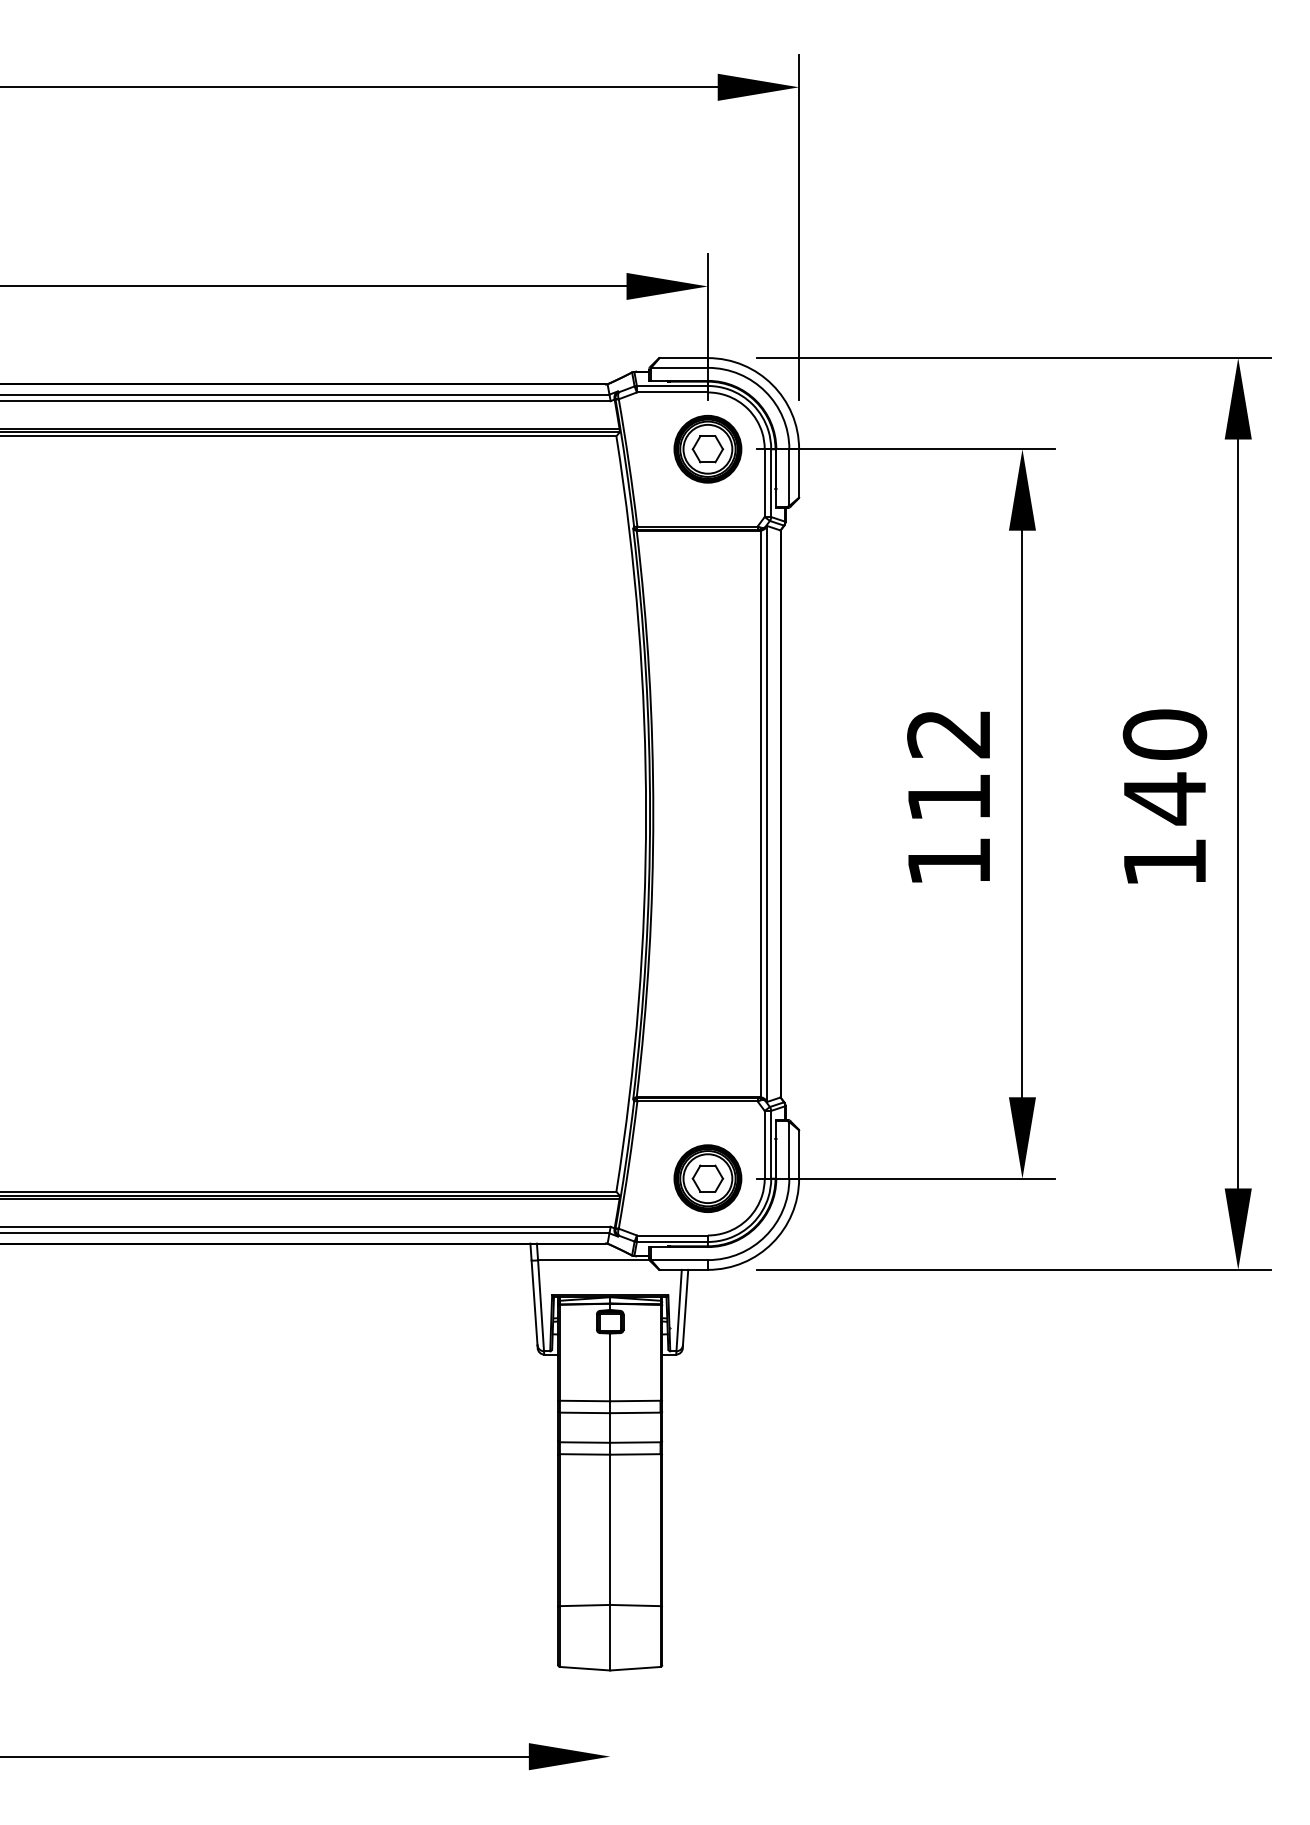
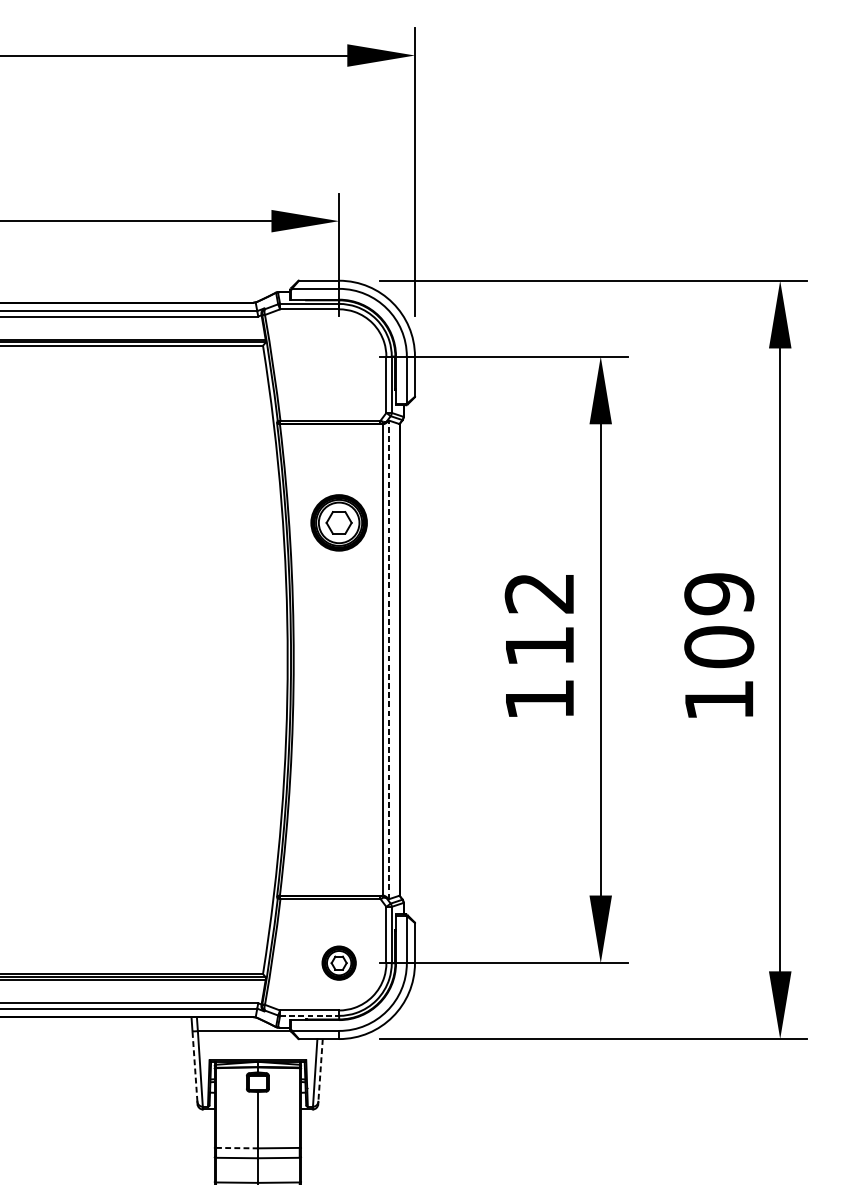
part: (707, 449) -> (338, 523), moved
text: (1164, 767) -> (718, 621), 140 -> 109
line: (767, 813) -> (388, 659), solid -> dashed
part: (707, 1178) -> (338, 963), size x0.6
line: (672, 1241) -> (309, 1015), solid -> dashed
line: (534, 1302) -> (194, 1066), solid -> dashed
line: (685, 1307) -> (320, 1070), solid -> dashed
line: (585, 1401) -> (237, 1148), solid -> dashed

